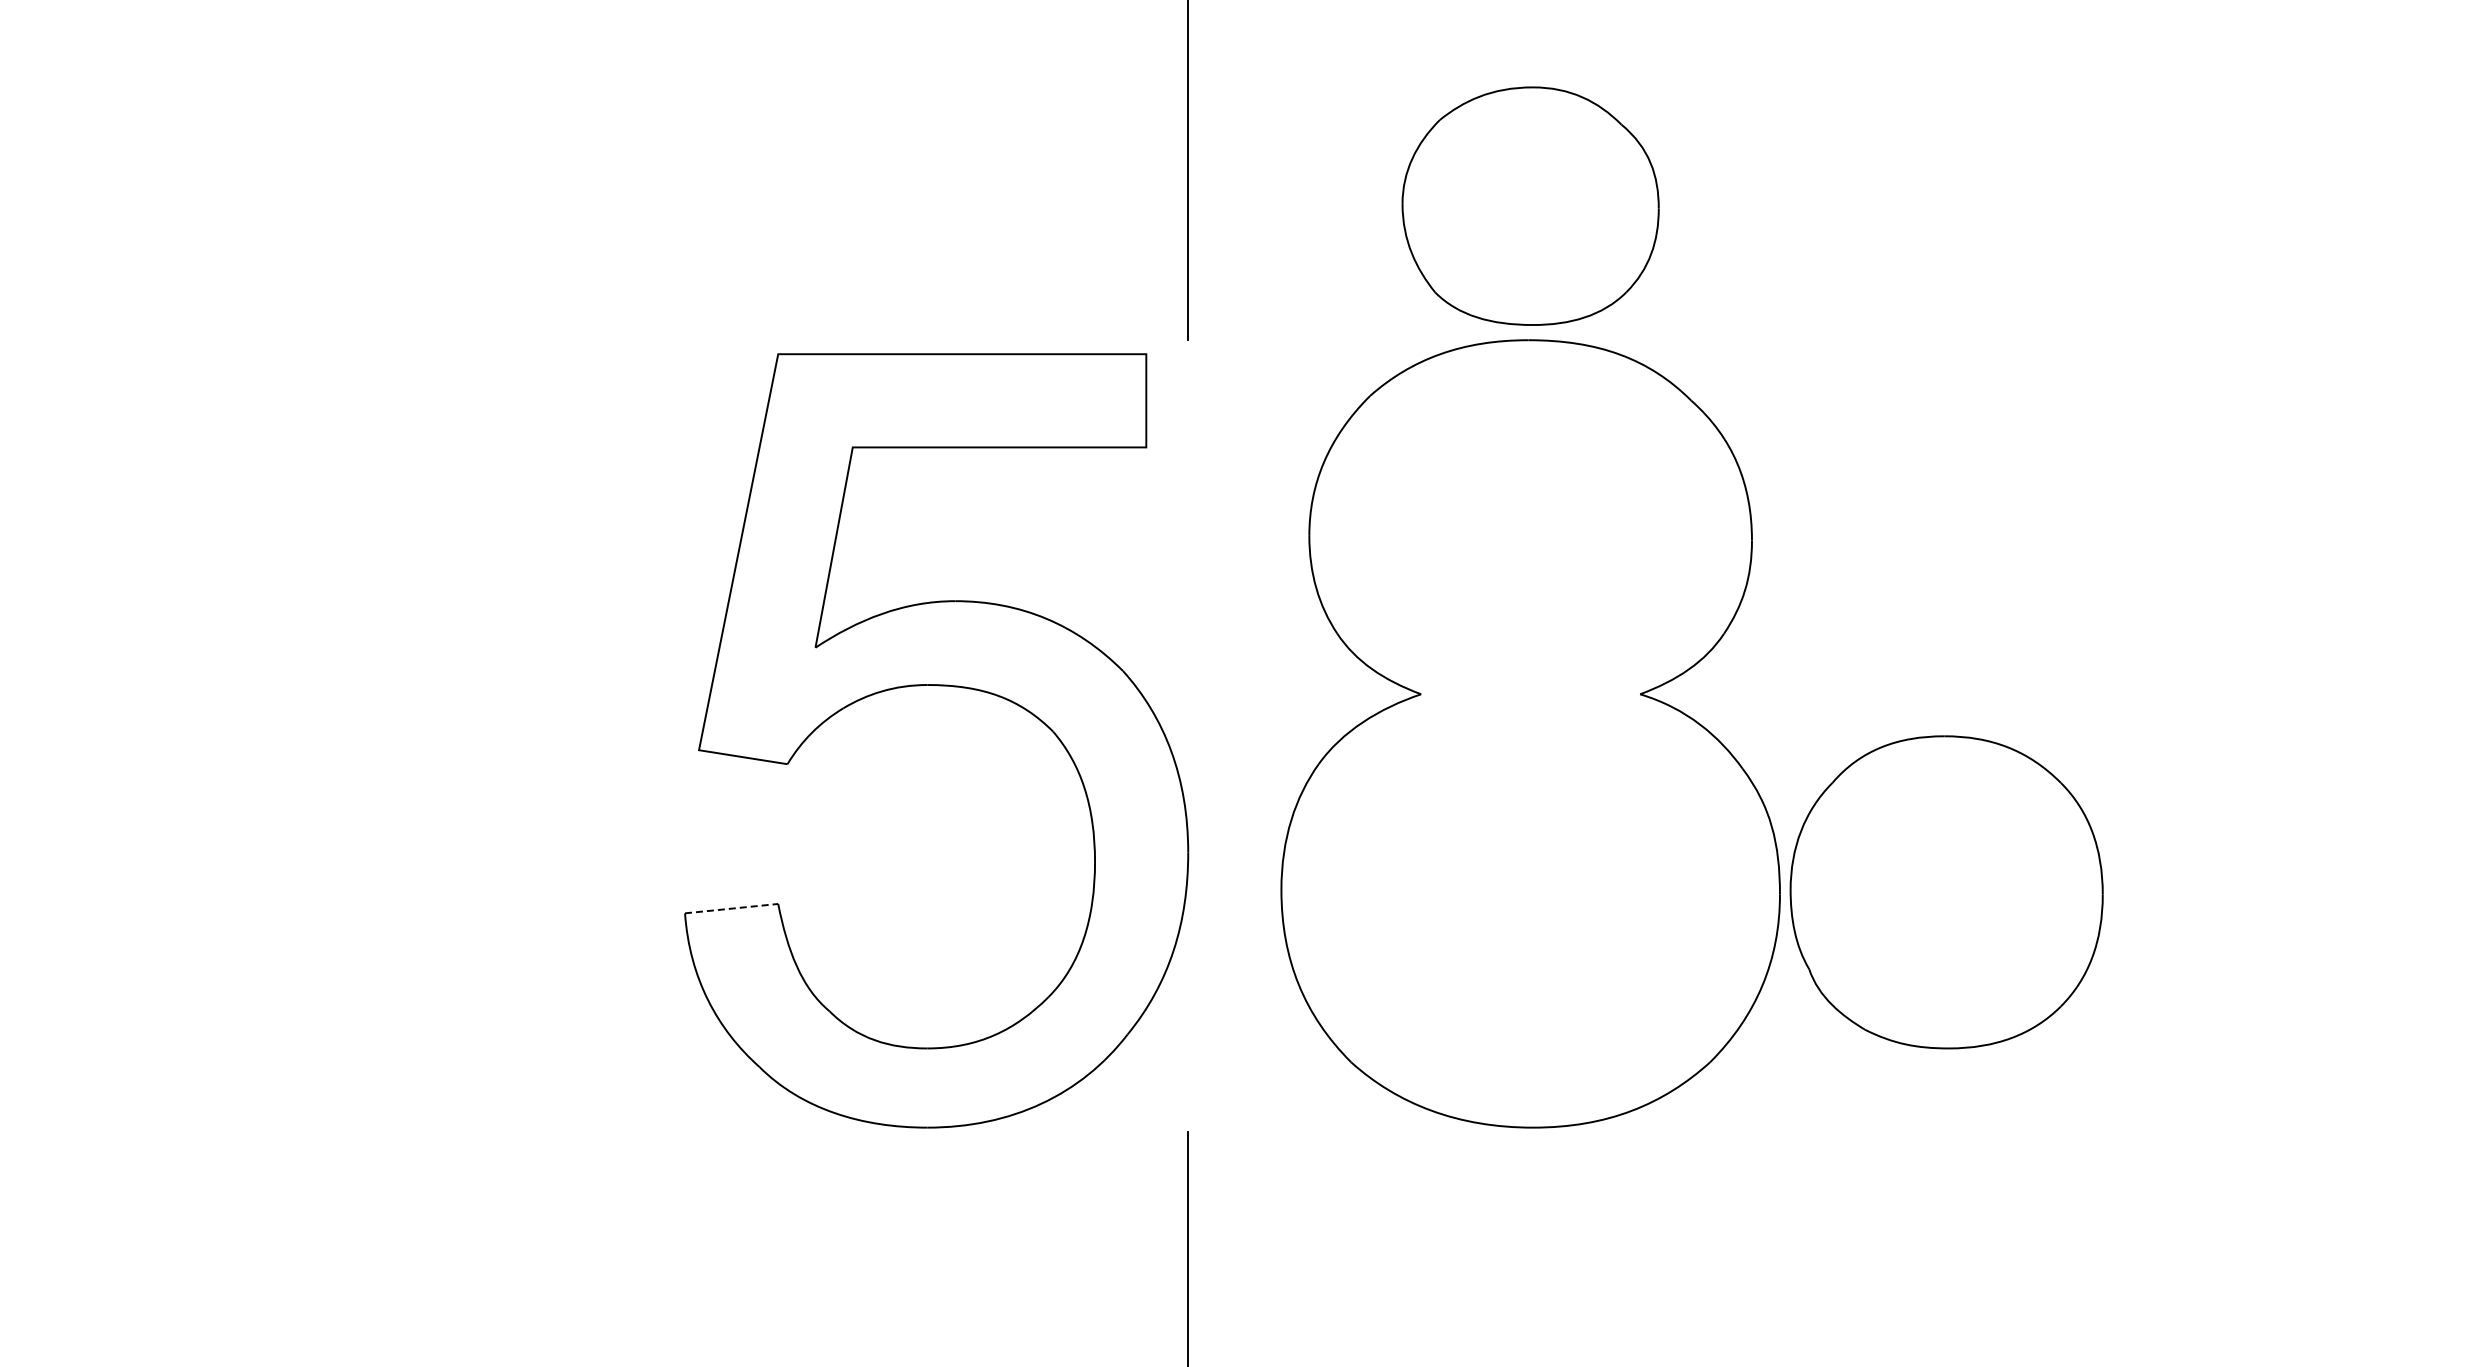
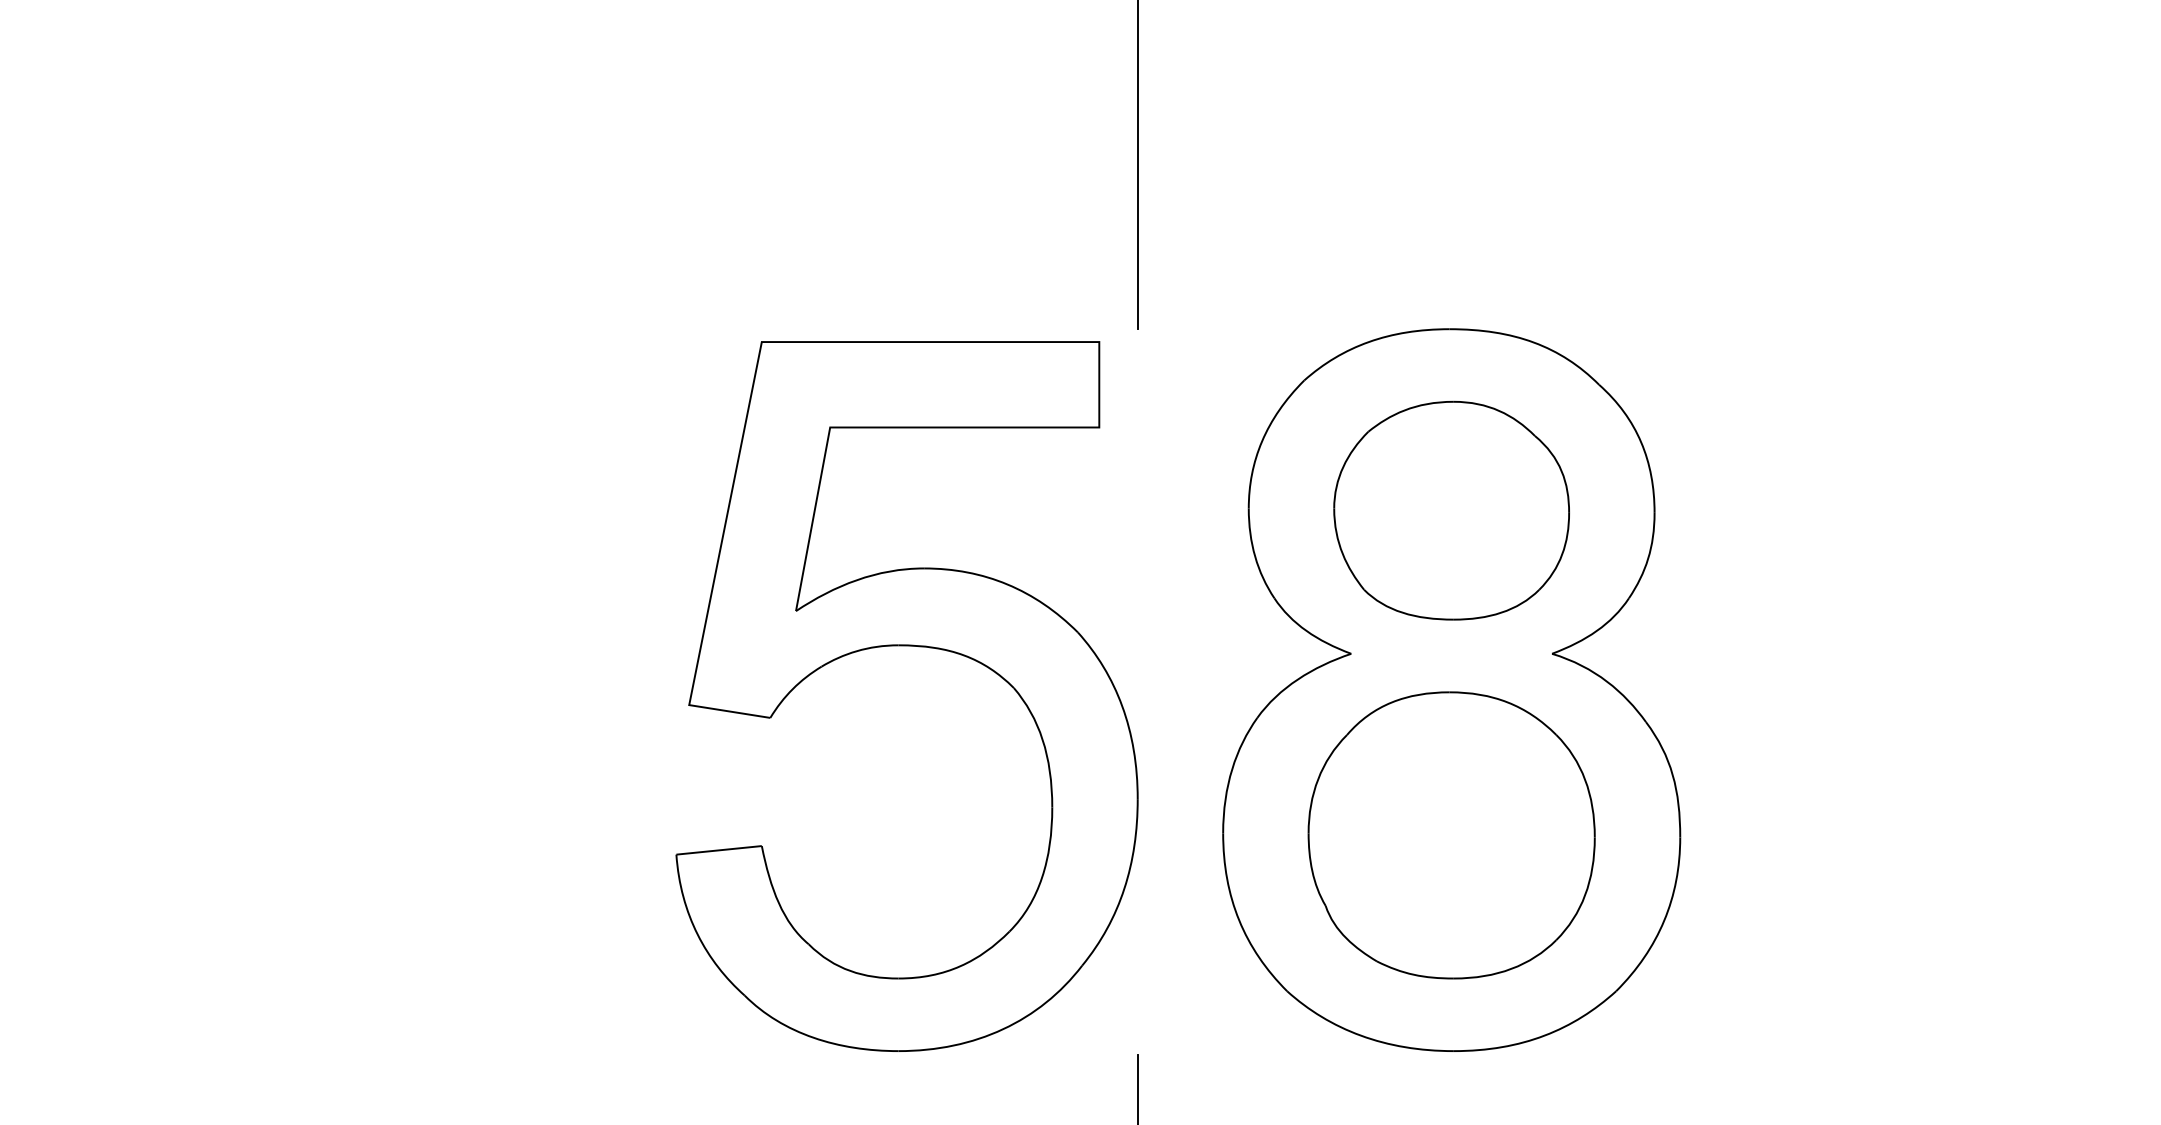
part: (1530, 205) -> (1451, 510), moved
part: (1946, 892) -> (1451, 835), moved
line: (731, 908) -> (718, 850), dashed -> solid

